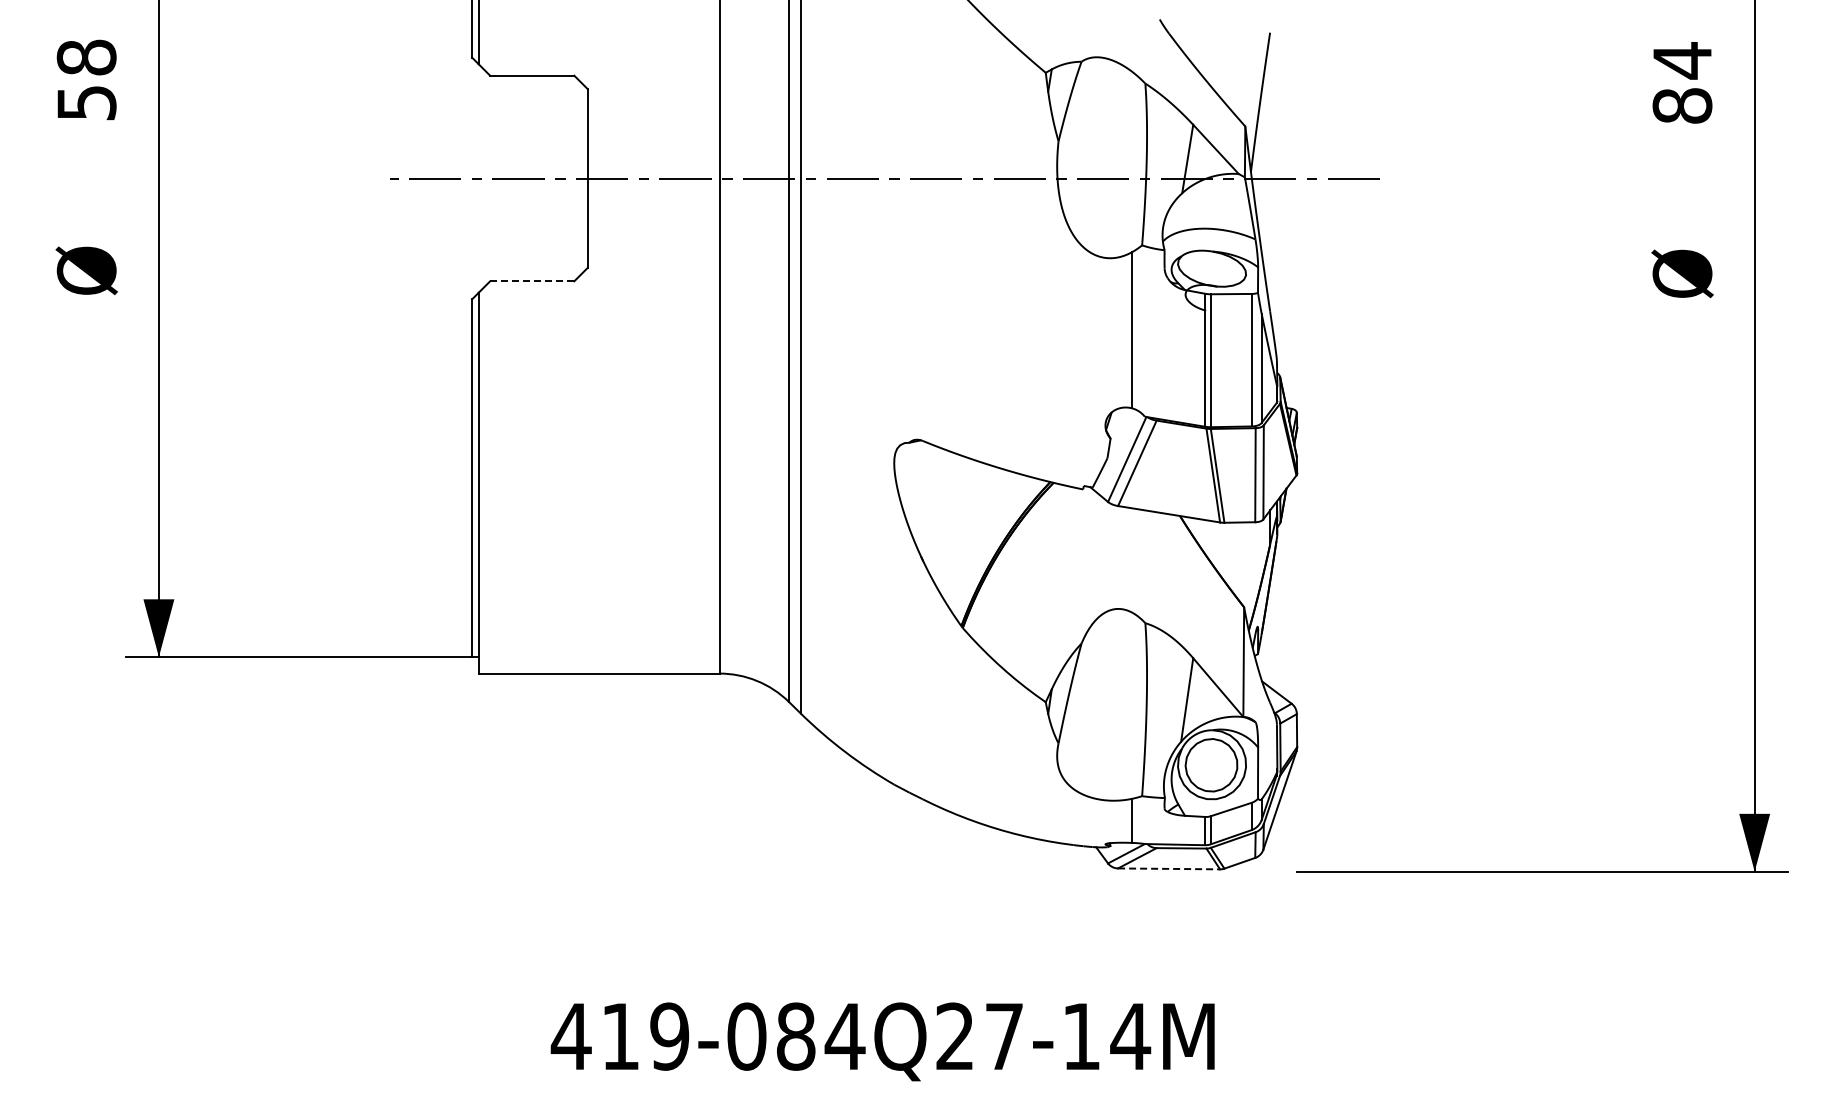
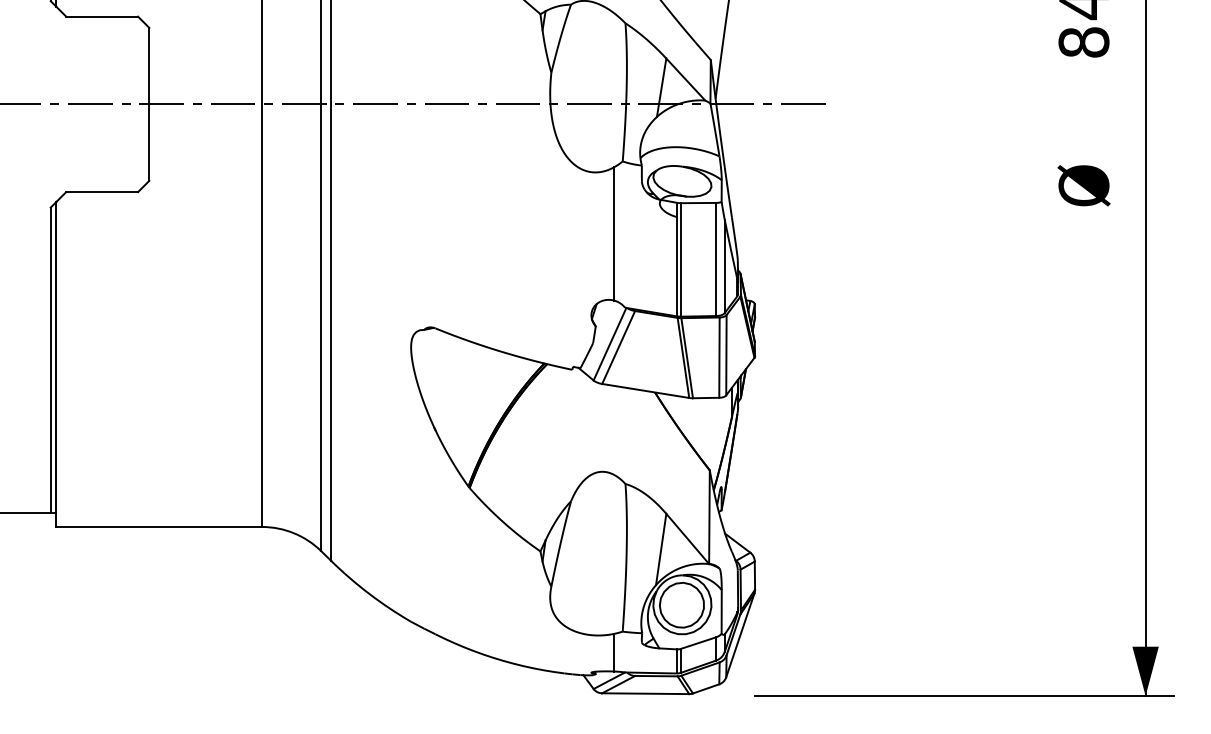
line: (531, 281) -> (101, 192), dashed -> solid
line: (1169, 868) -> (646, 693), dashed -> solid

